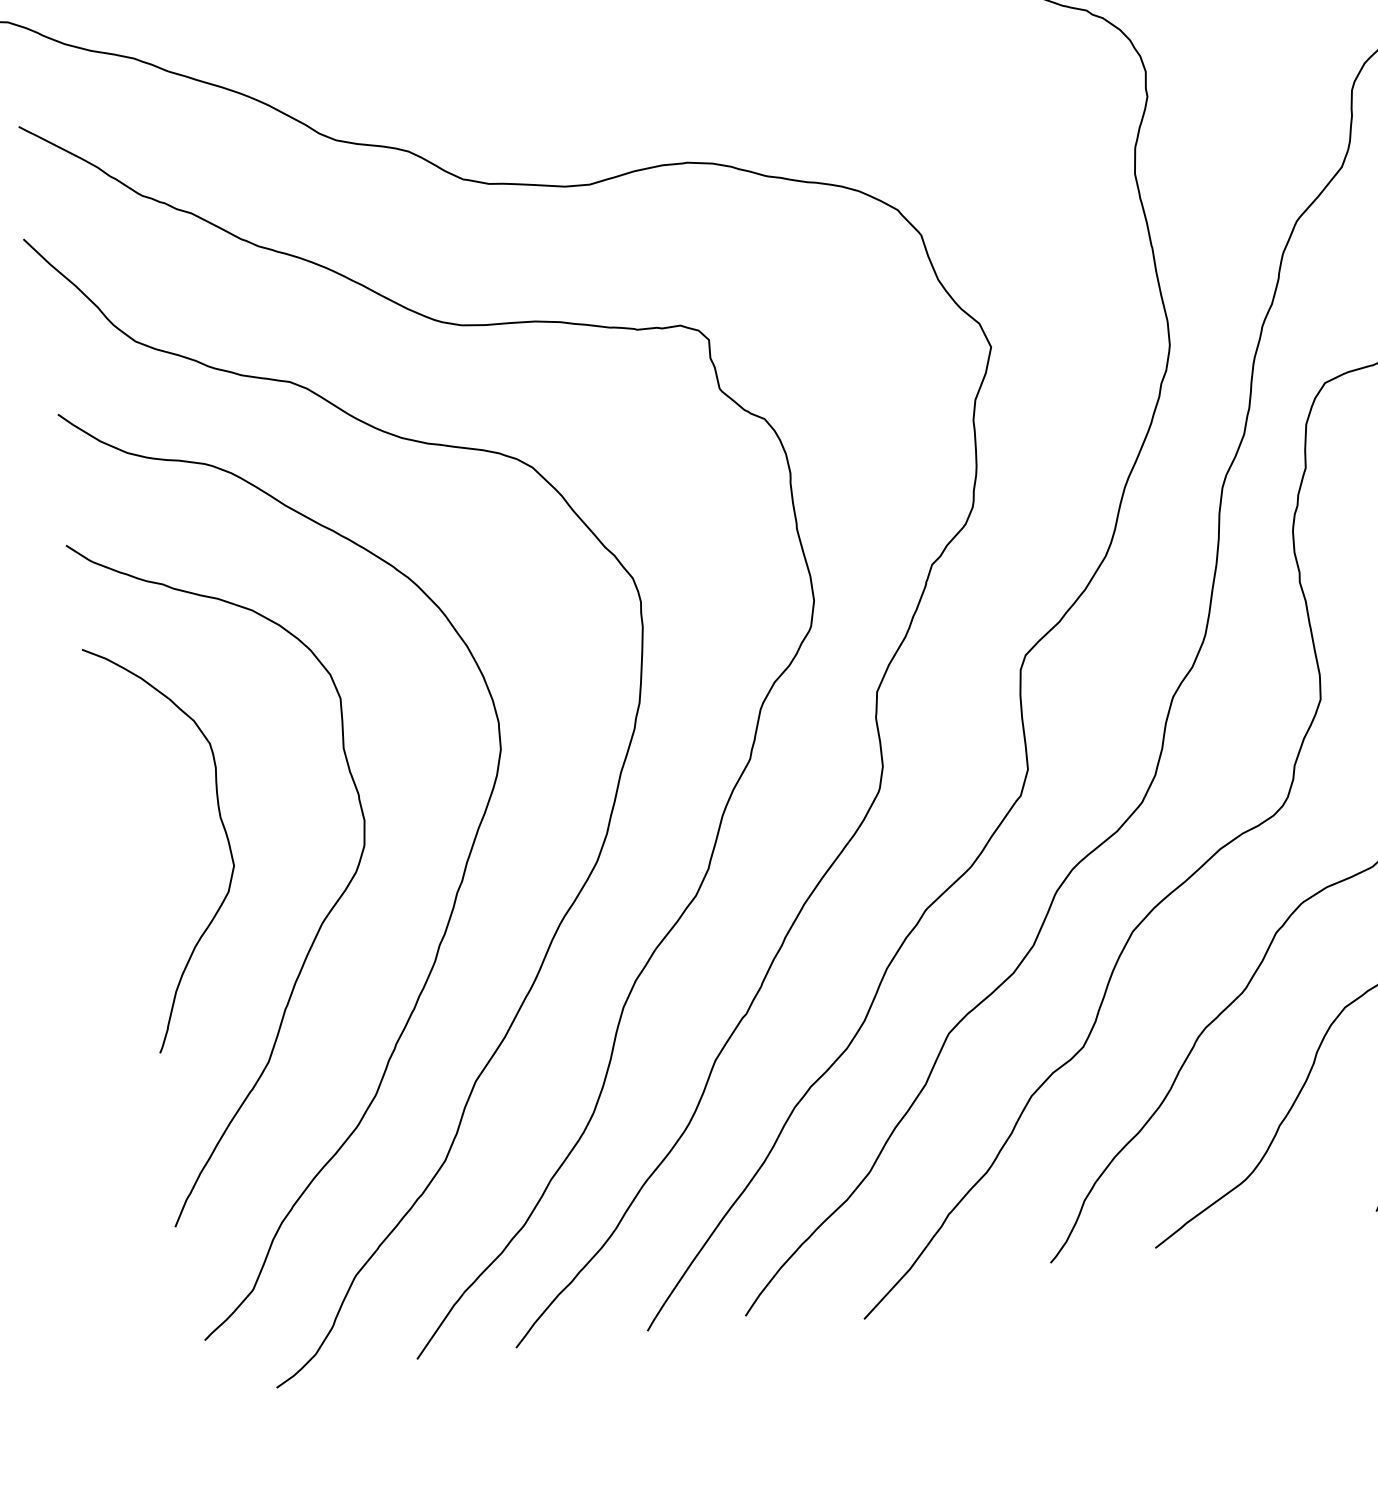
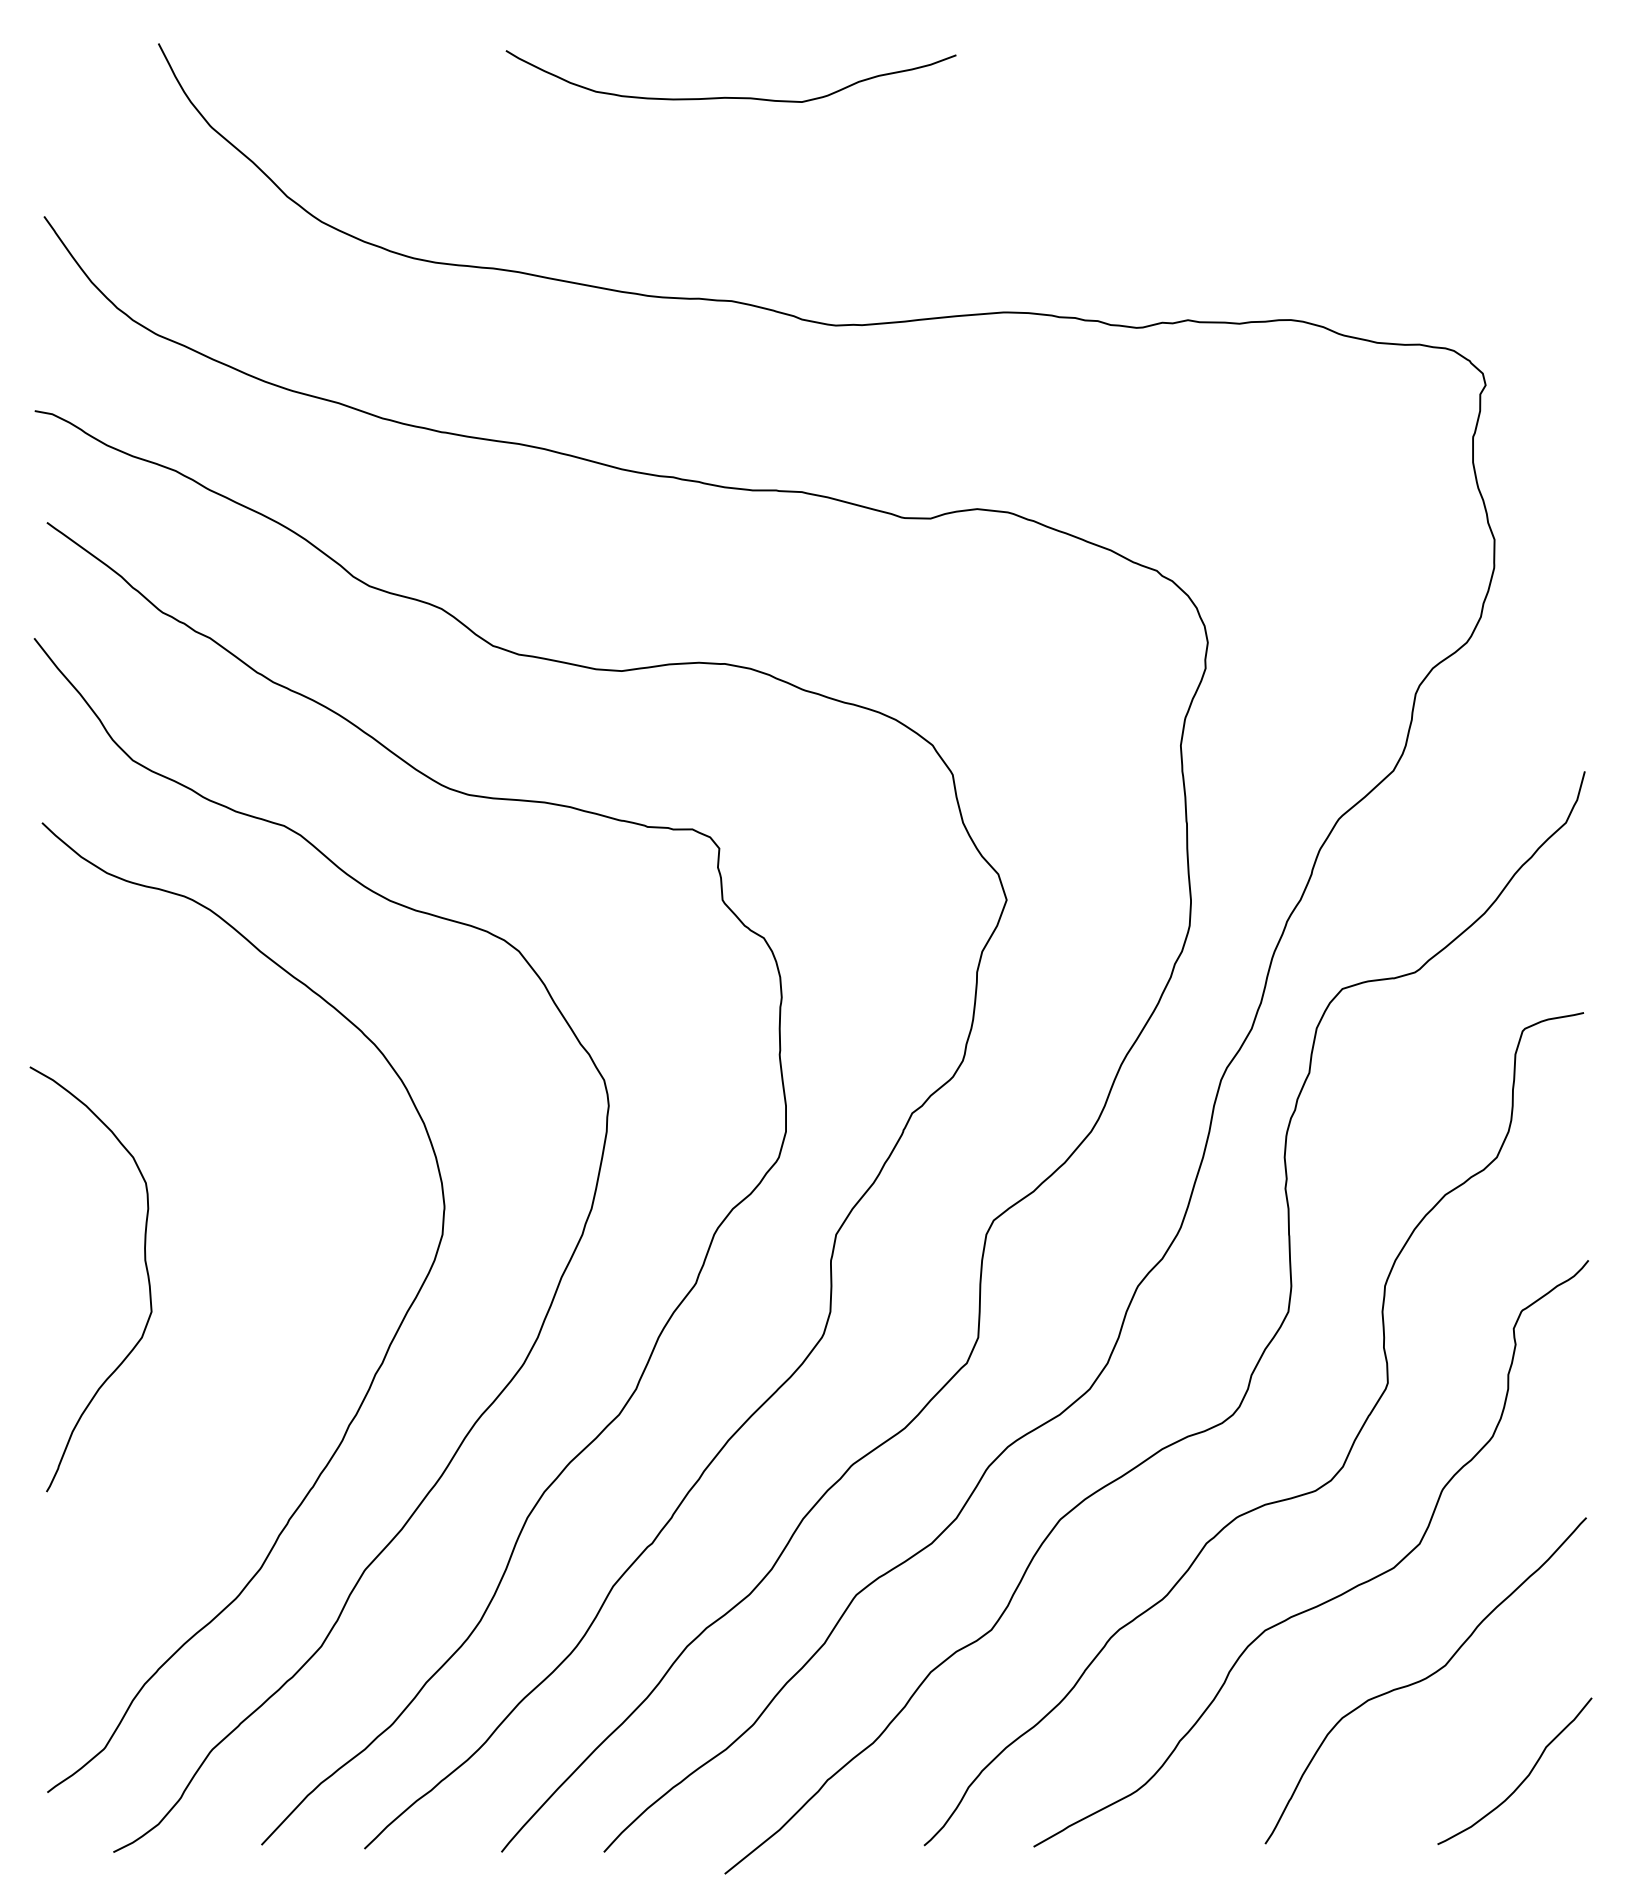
curve: (325, 917) -> (236, 1378), removed

